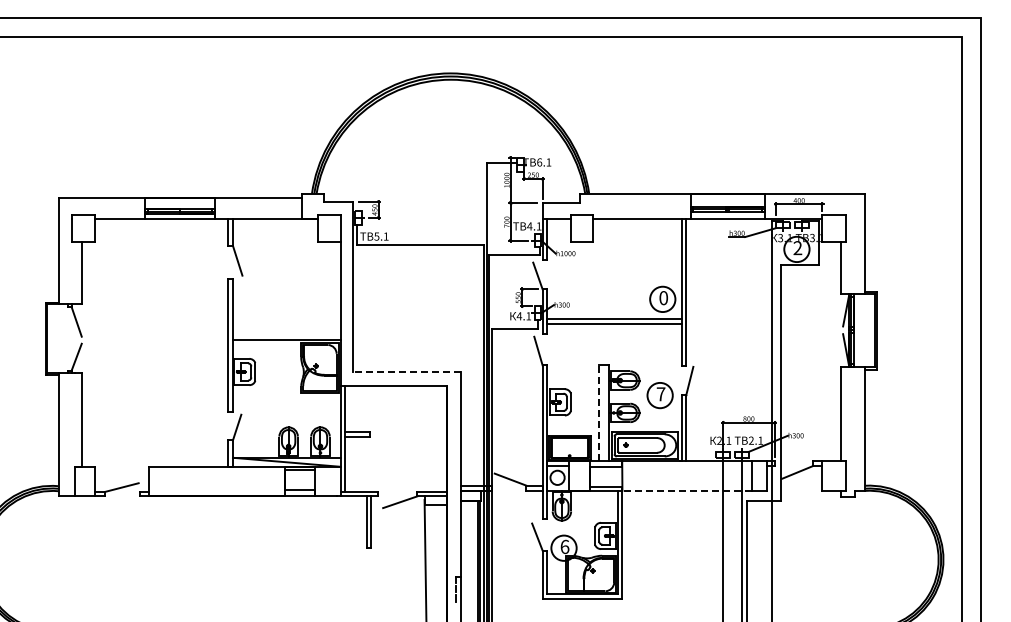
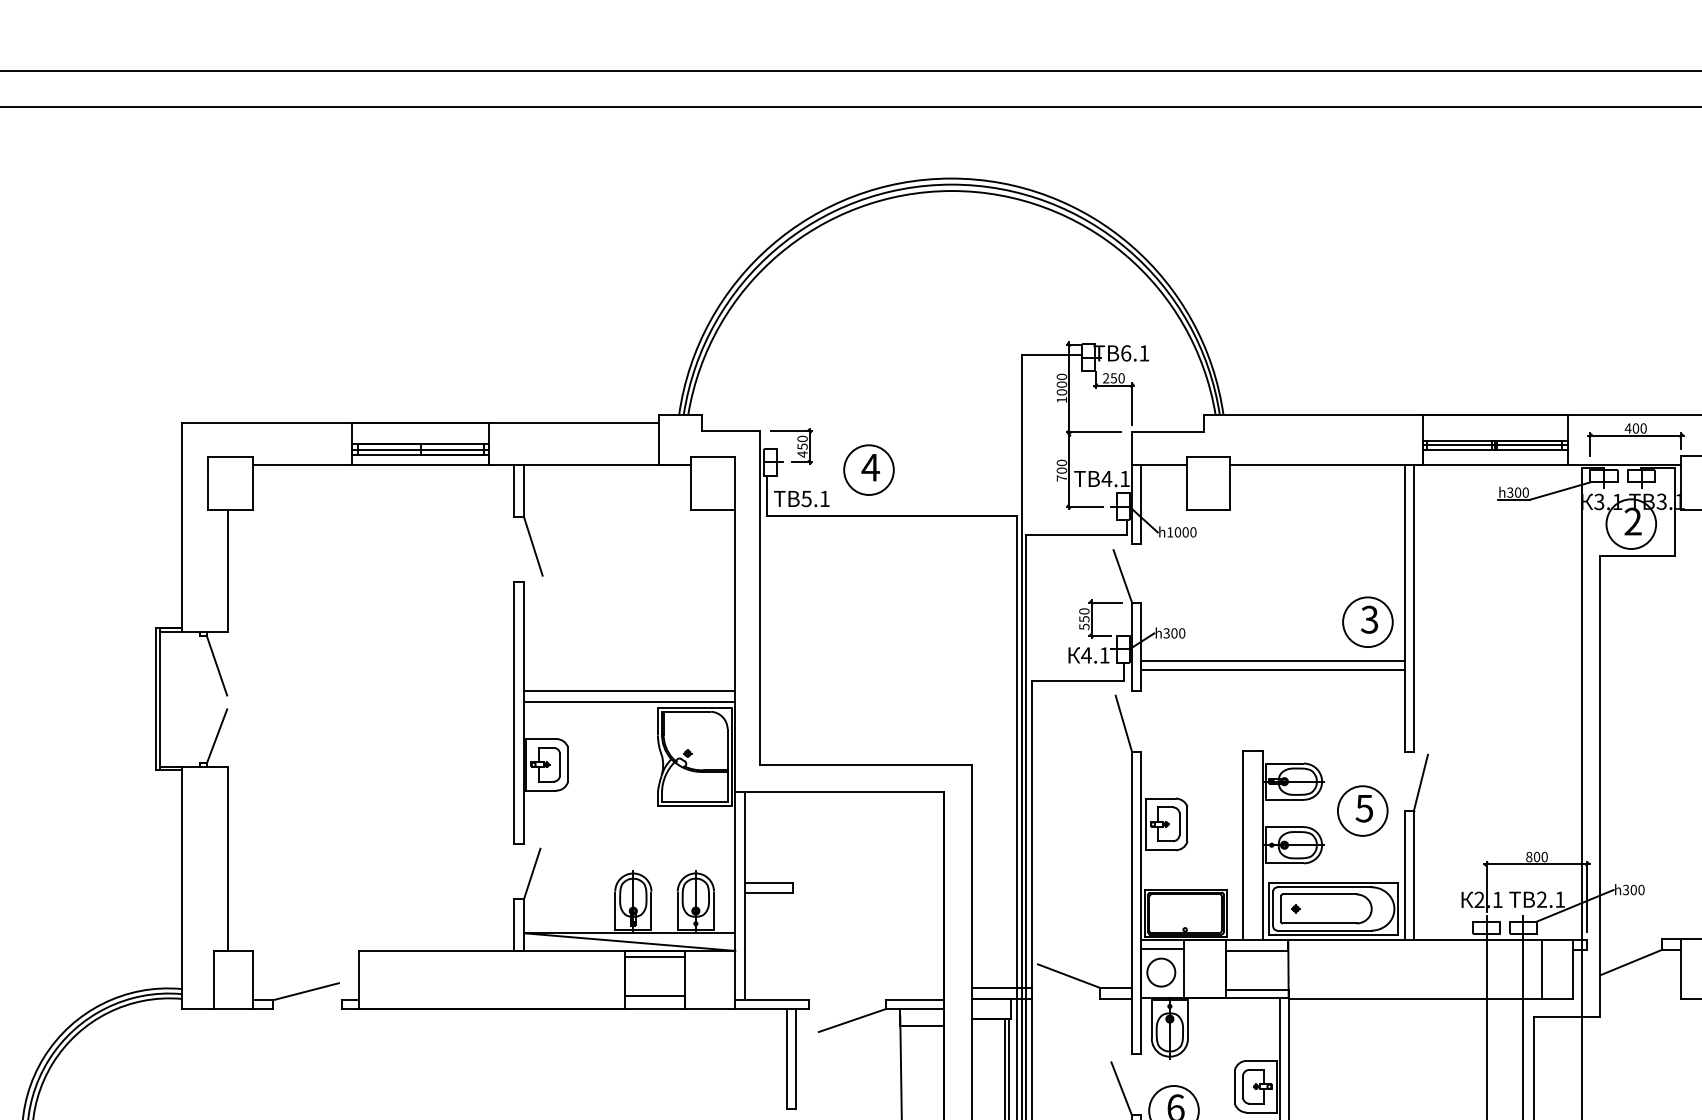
part: (408, 221) -> (868, 469), added
text: (663, 298) -> (1369, 620), 0 -> 3
line: (286, 334) -> (629, 691), added
line: (406, 372) -> (864, 765), dashed -> solid
text: (660, 394) -> (1363, 808), 7 -> 5
line: (599, 412) -> (1243, 844), dashed -> solid
line: (686, 491) -> (1414, 999), dashed -> solid

